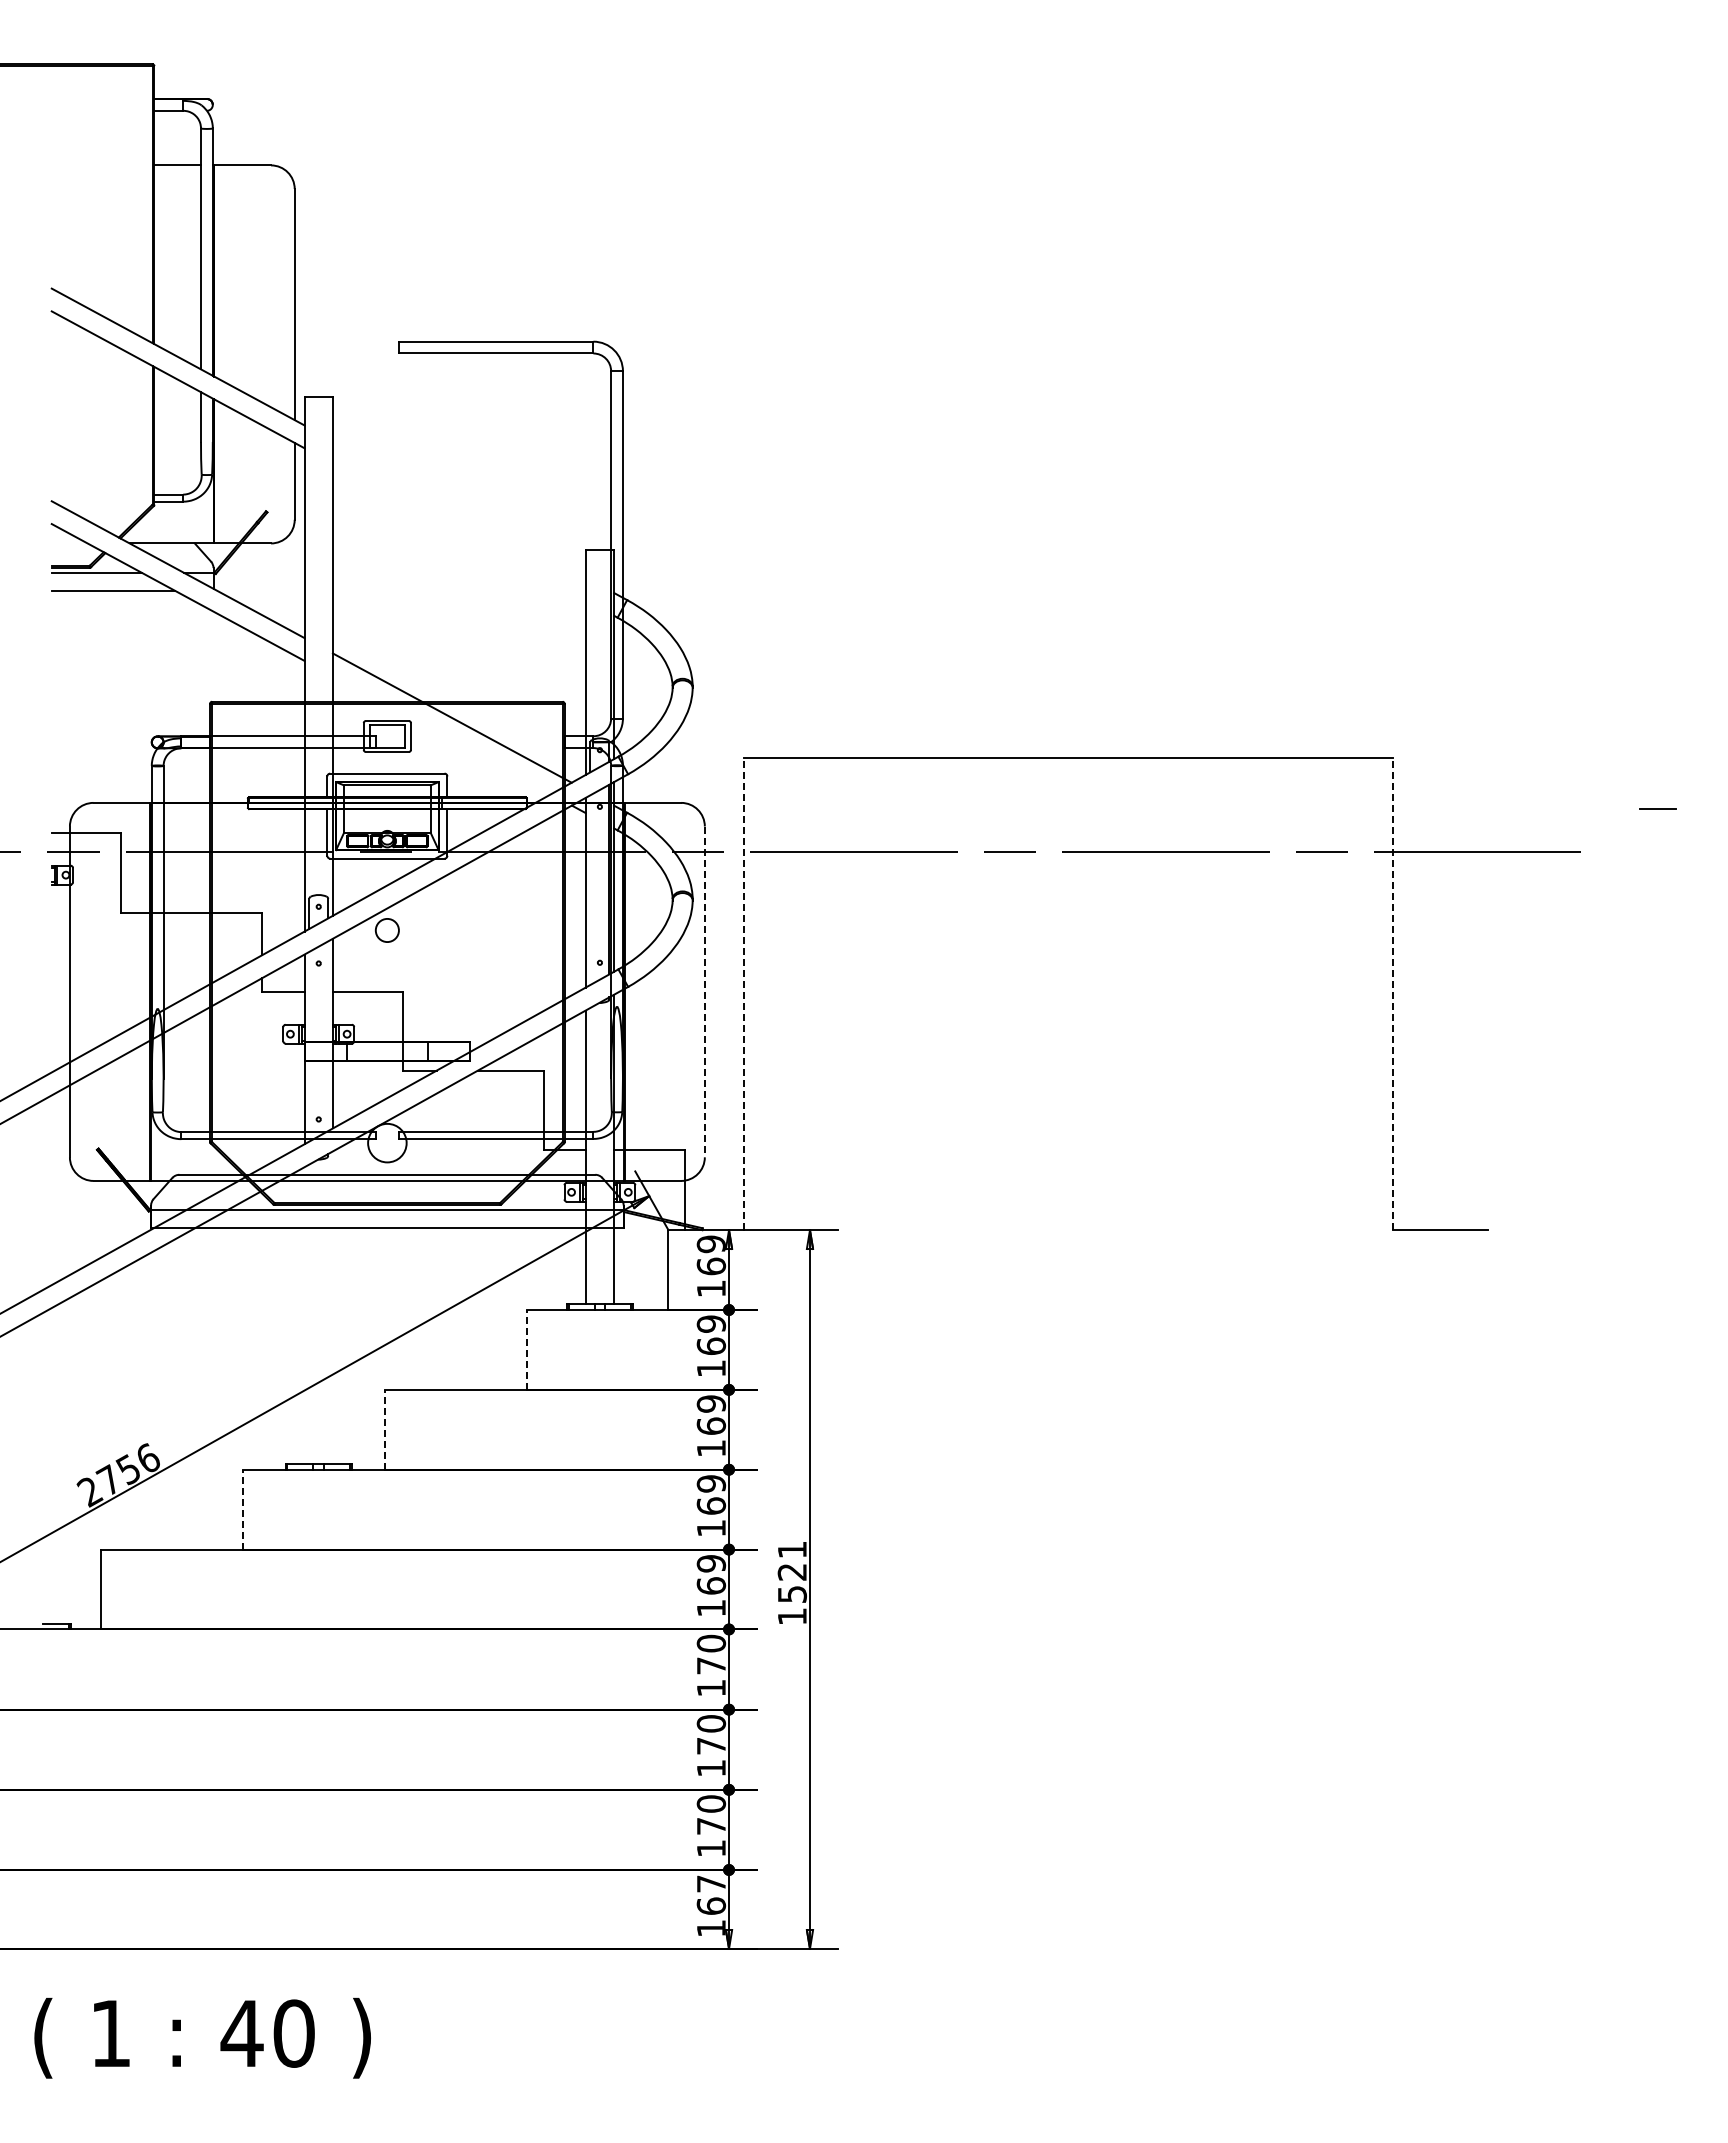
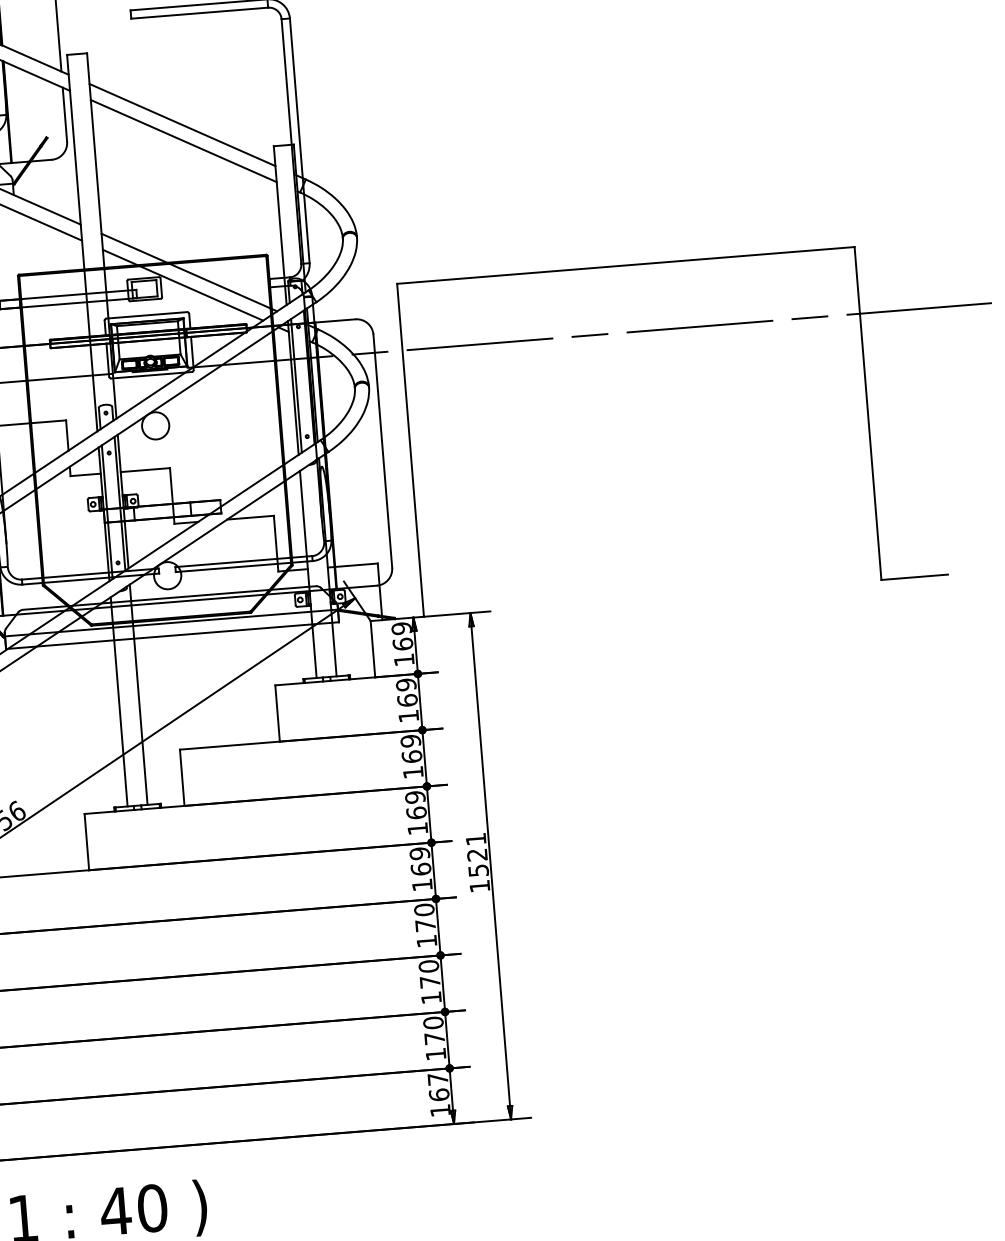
line: (458, 508) -> (181, 124), added
line: (458, 531) -> (183, 140), added
line: (441, 735) -> (182, 285), added
line: (590, 889) -> (296, 385), added
circle: (387, 930) -> (155, 425), size x1.67
line: (704, 992) -> (382, 451), dashed -> solid
line: (744, 993) -> (410, 450), dashed -> solid
line: (1393, 993) -> (868, 413), dashed -> solid
line: (328, 1036) -> (120, 503), added
line: (309, 1046) -> (107, 512), added
line: (332, 1307) -> (138, 694), added
line: (304, 1315) -> (119, 701), added
line: (526, 1349) -> (277, 713), dashed -> solid
line: (384, 1429) -> (181, 777), dashed -> solid
line: (243, 1509) -> (87, 841), dashed -> solid

